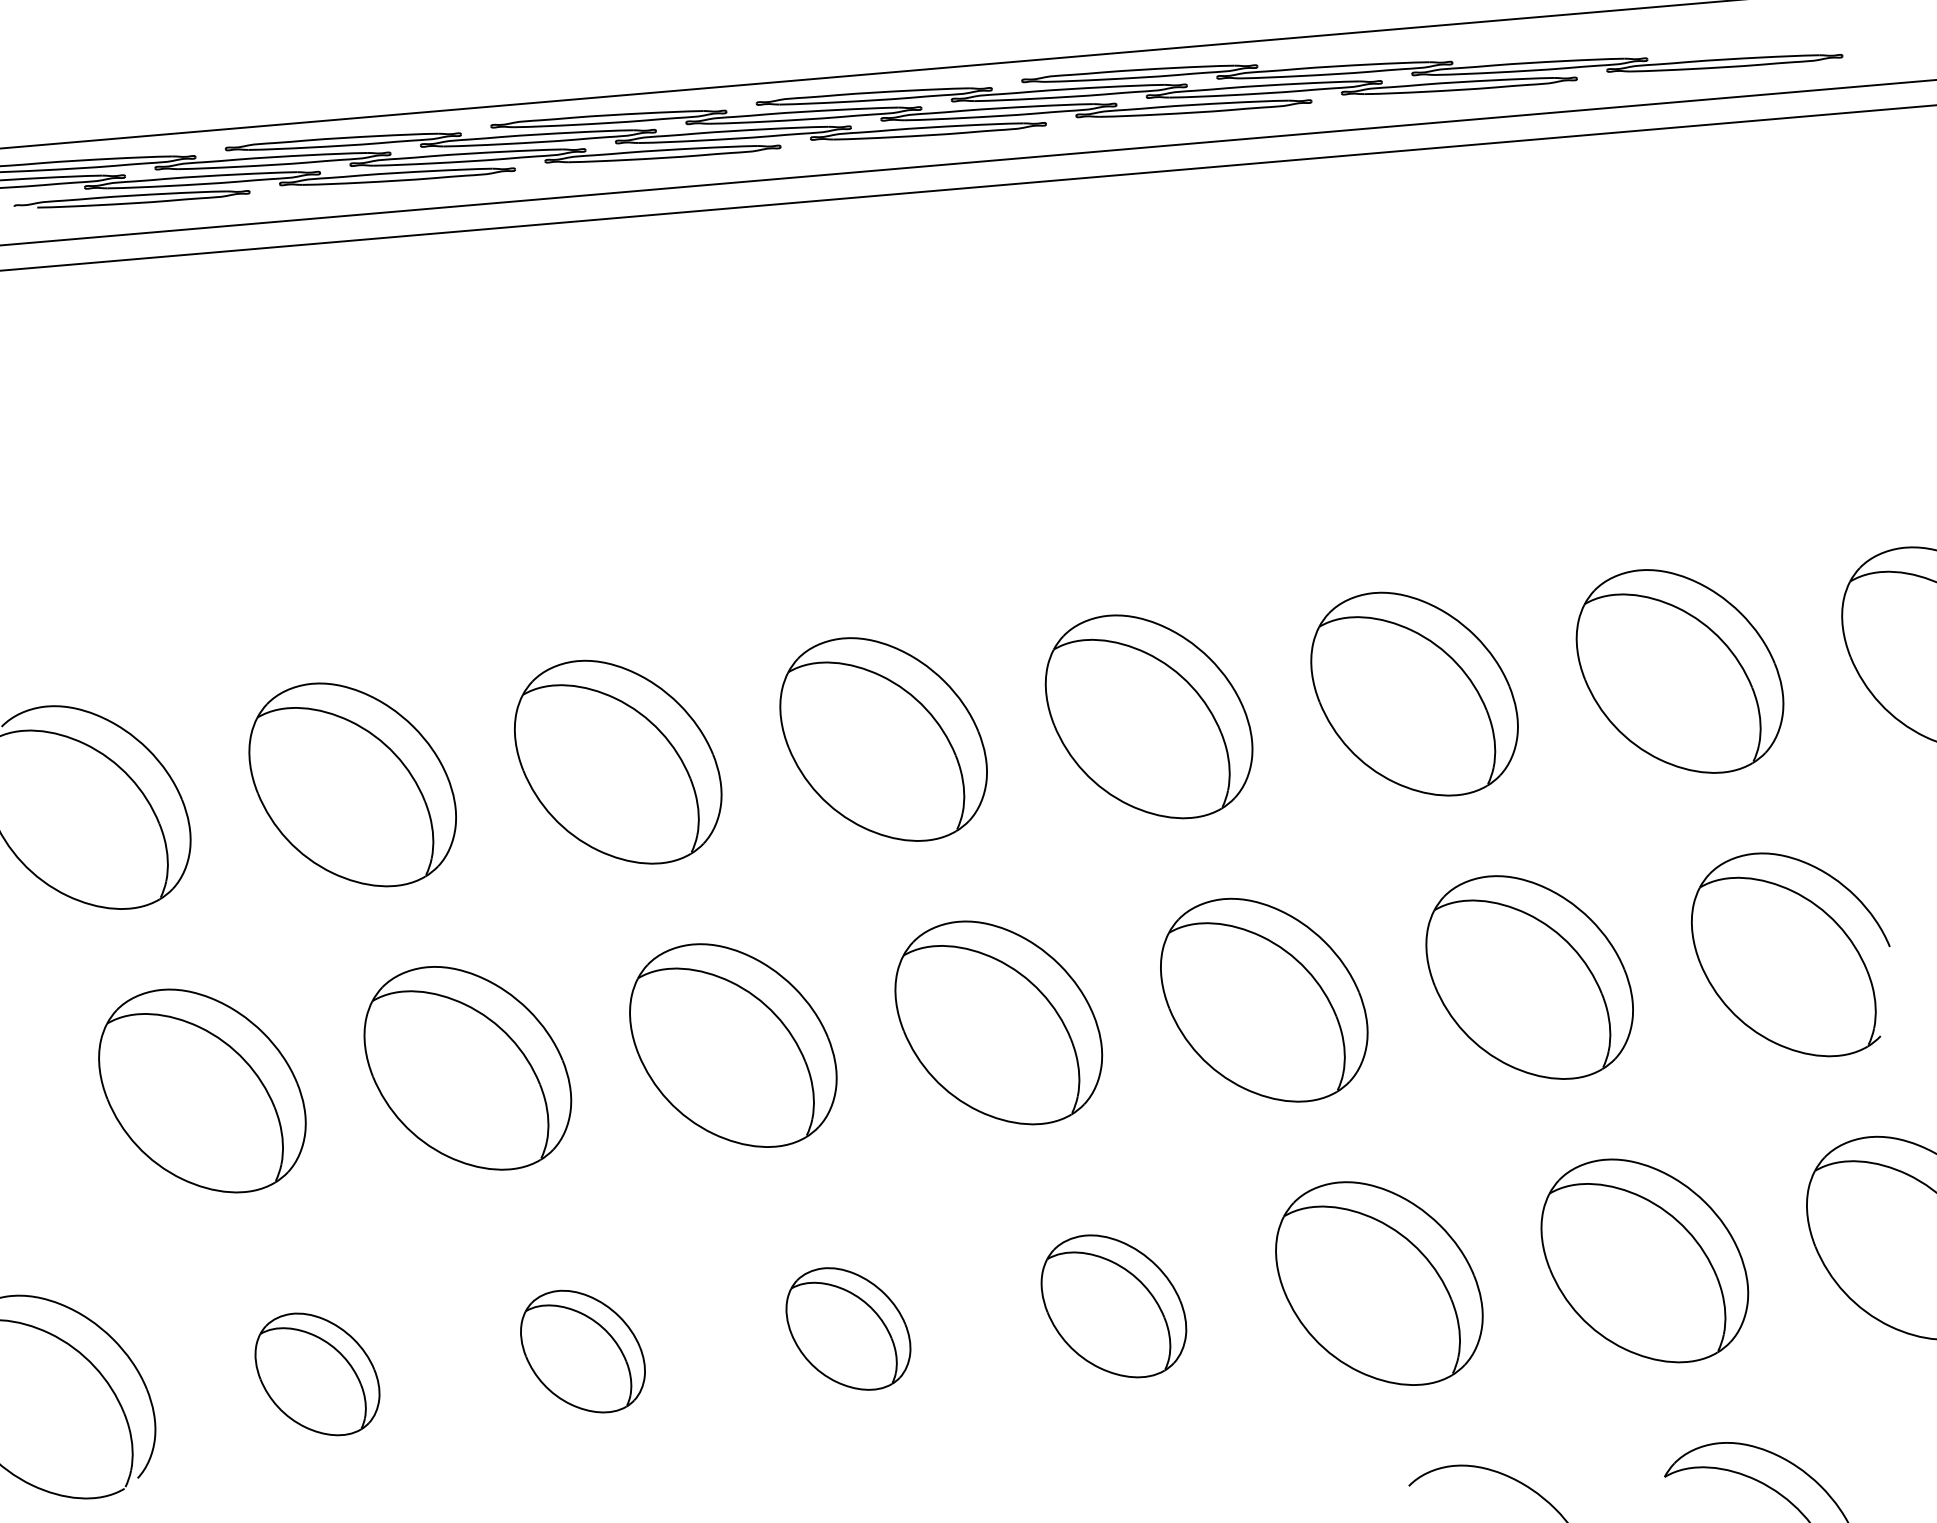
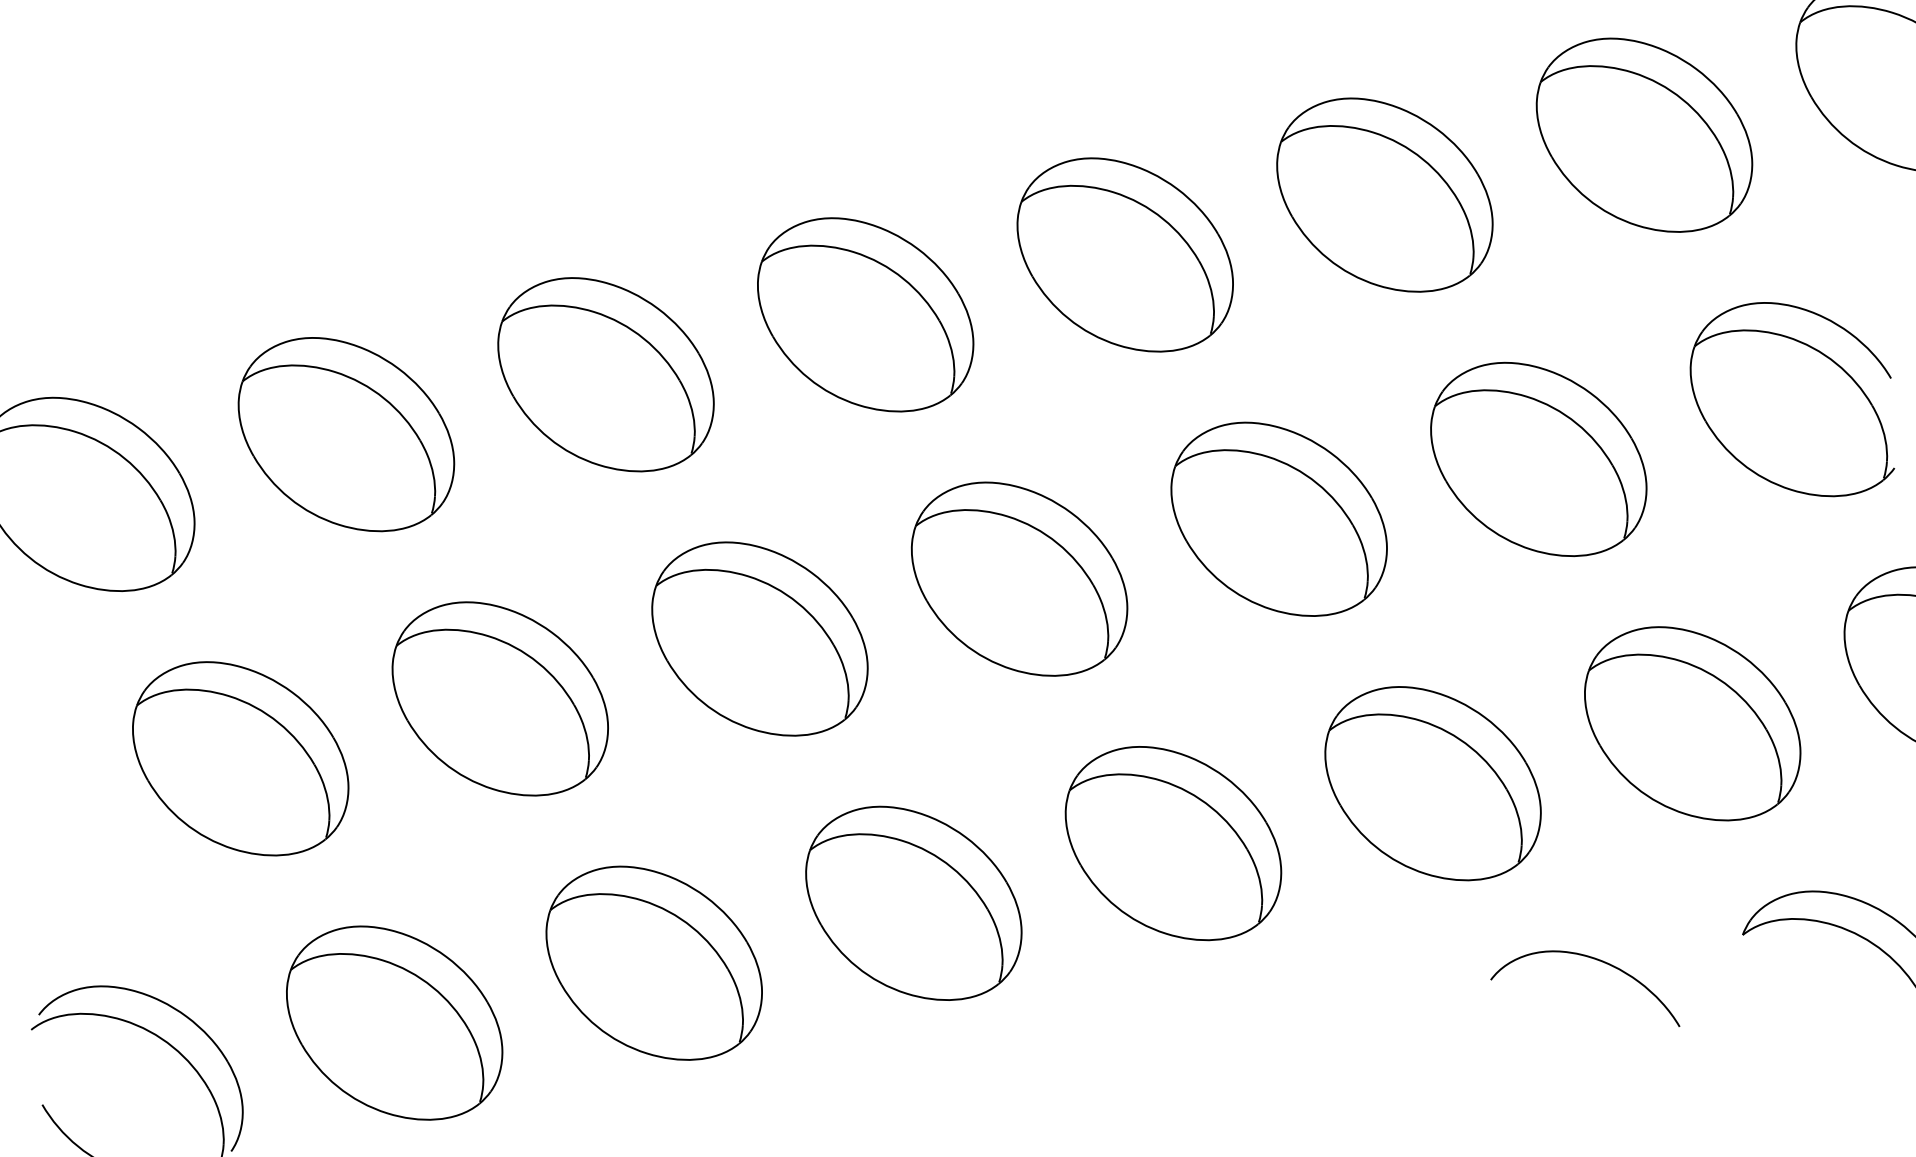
part: (1113, 1306) -> (1173, 843), size x1.43
part: (848, 1328) -> (913, 902), size x1.67
part: (582, 1351) -> (653, 963), size x1.67
part: (317, 1374) -> (394, 1023), size x1.67

